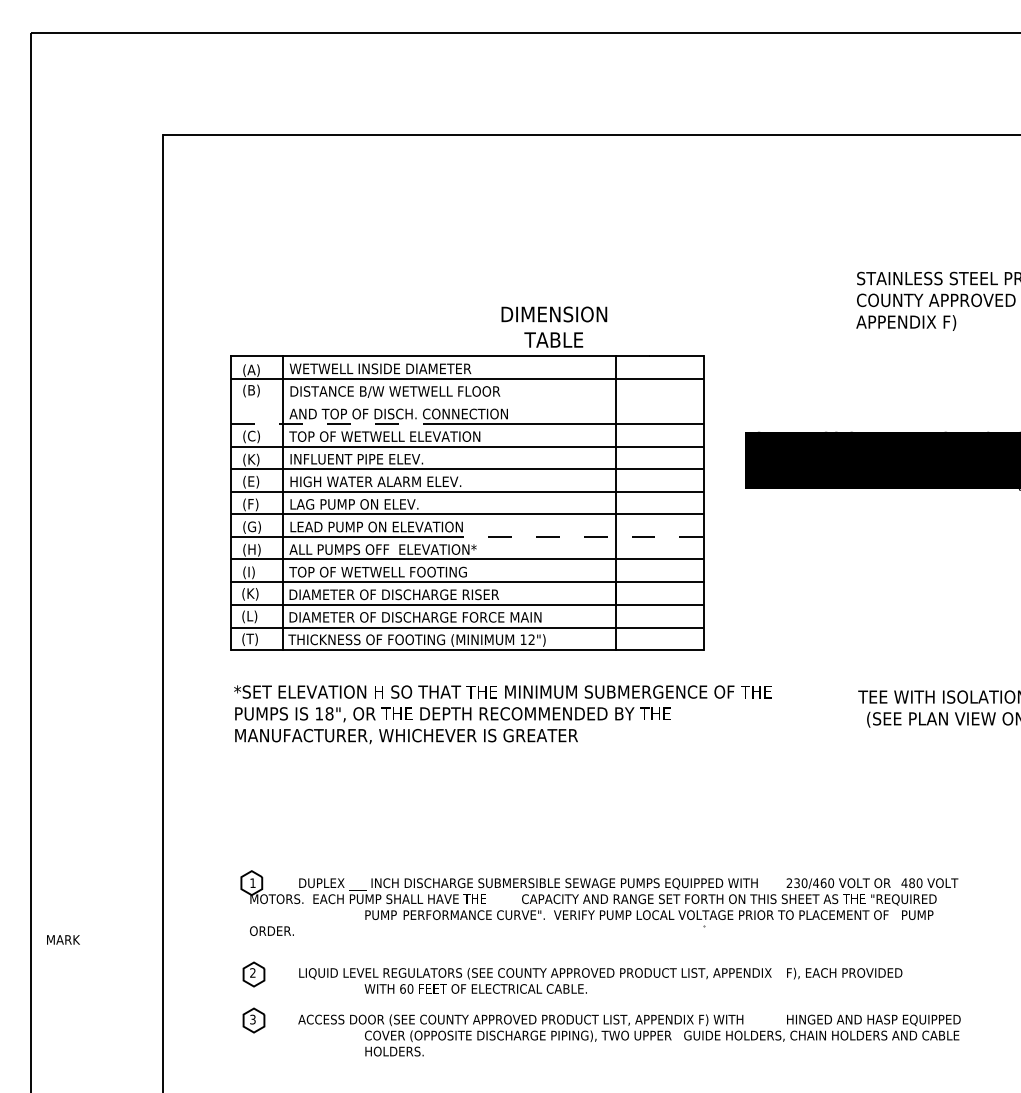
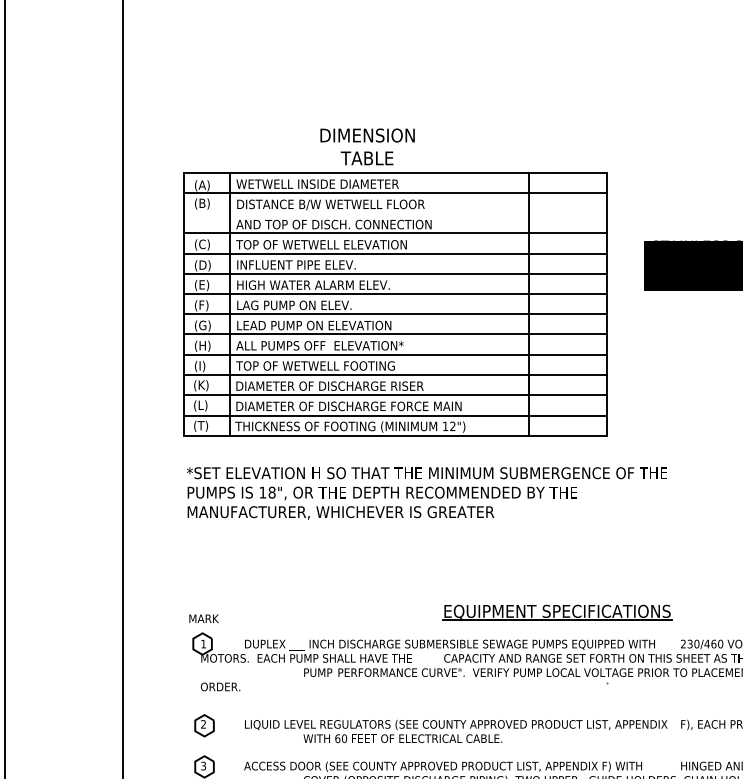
text: (554, 326) -> (367, 146), moved
line: (335, 423) -> (277, 233), dashed -> solid
text: (254, 459) -> (204, 265), (K) -> (D)
line: (572, 536) -> (489, 334), dashed -> solid
part: (648, 848) -> (557, 613), added
text: (63, 939) -> (204, 618), moved

